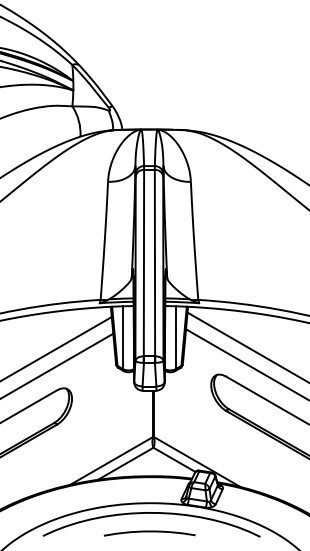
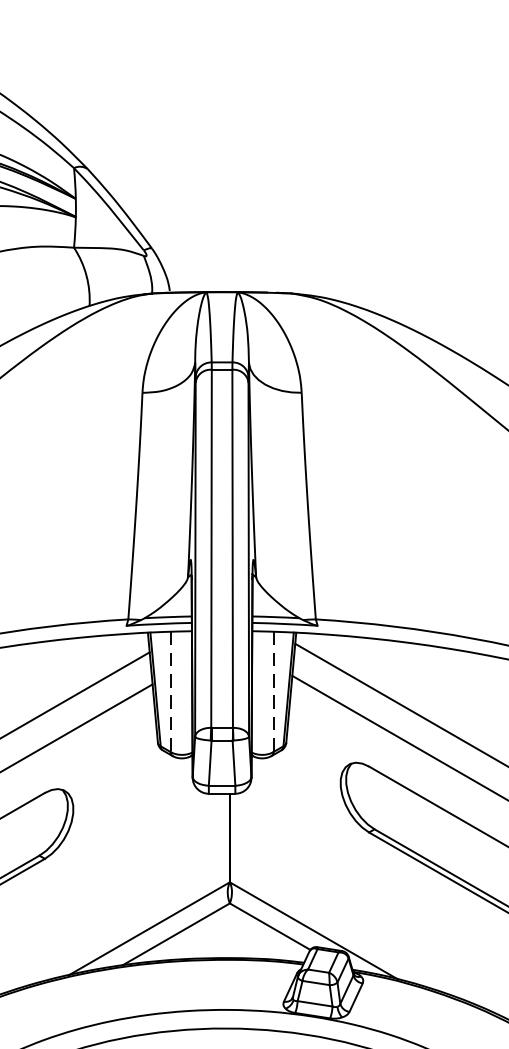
line: (122, 338) -> (170, 693), solid -> dashed
line: (176, 338) -> (274, 693), solid -> dashed

